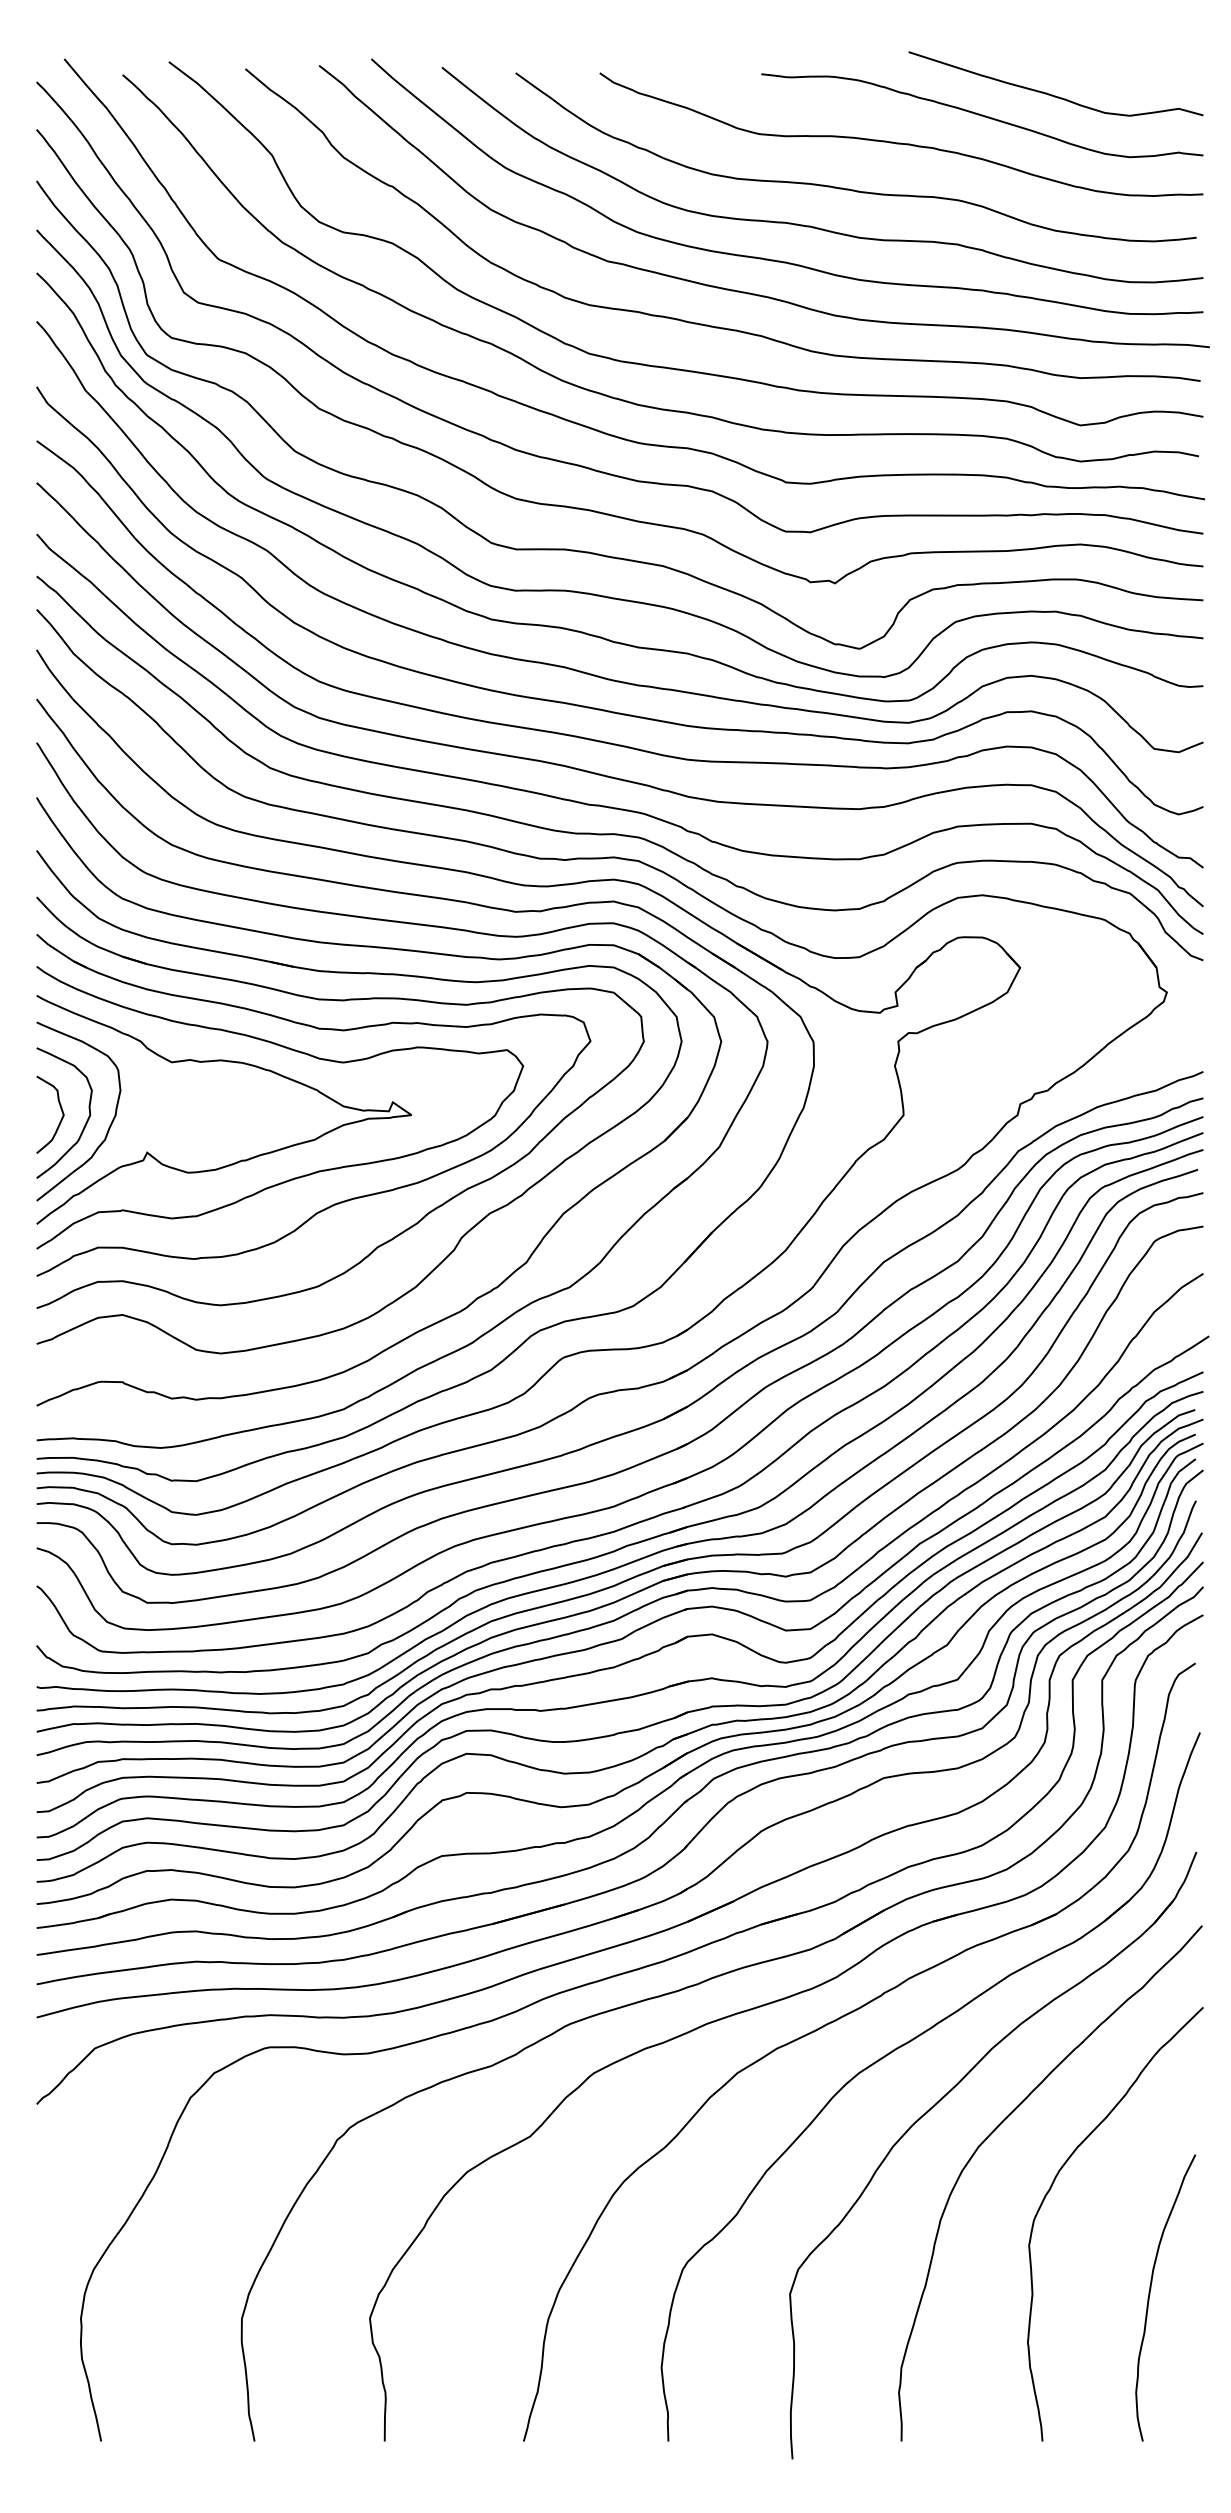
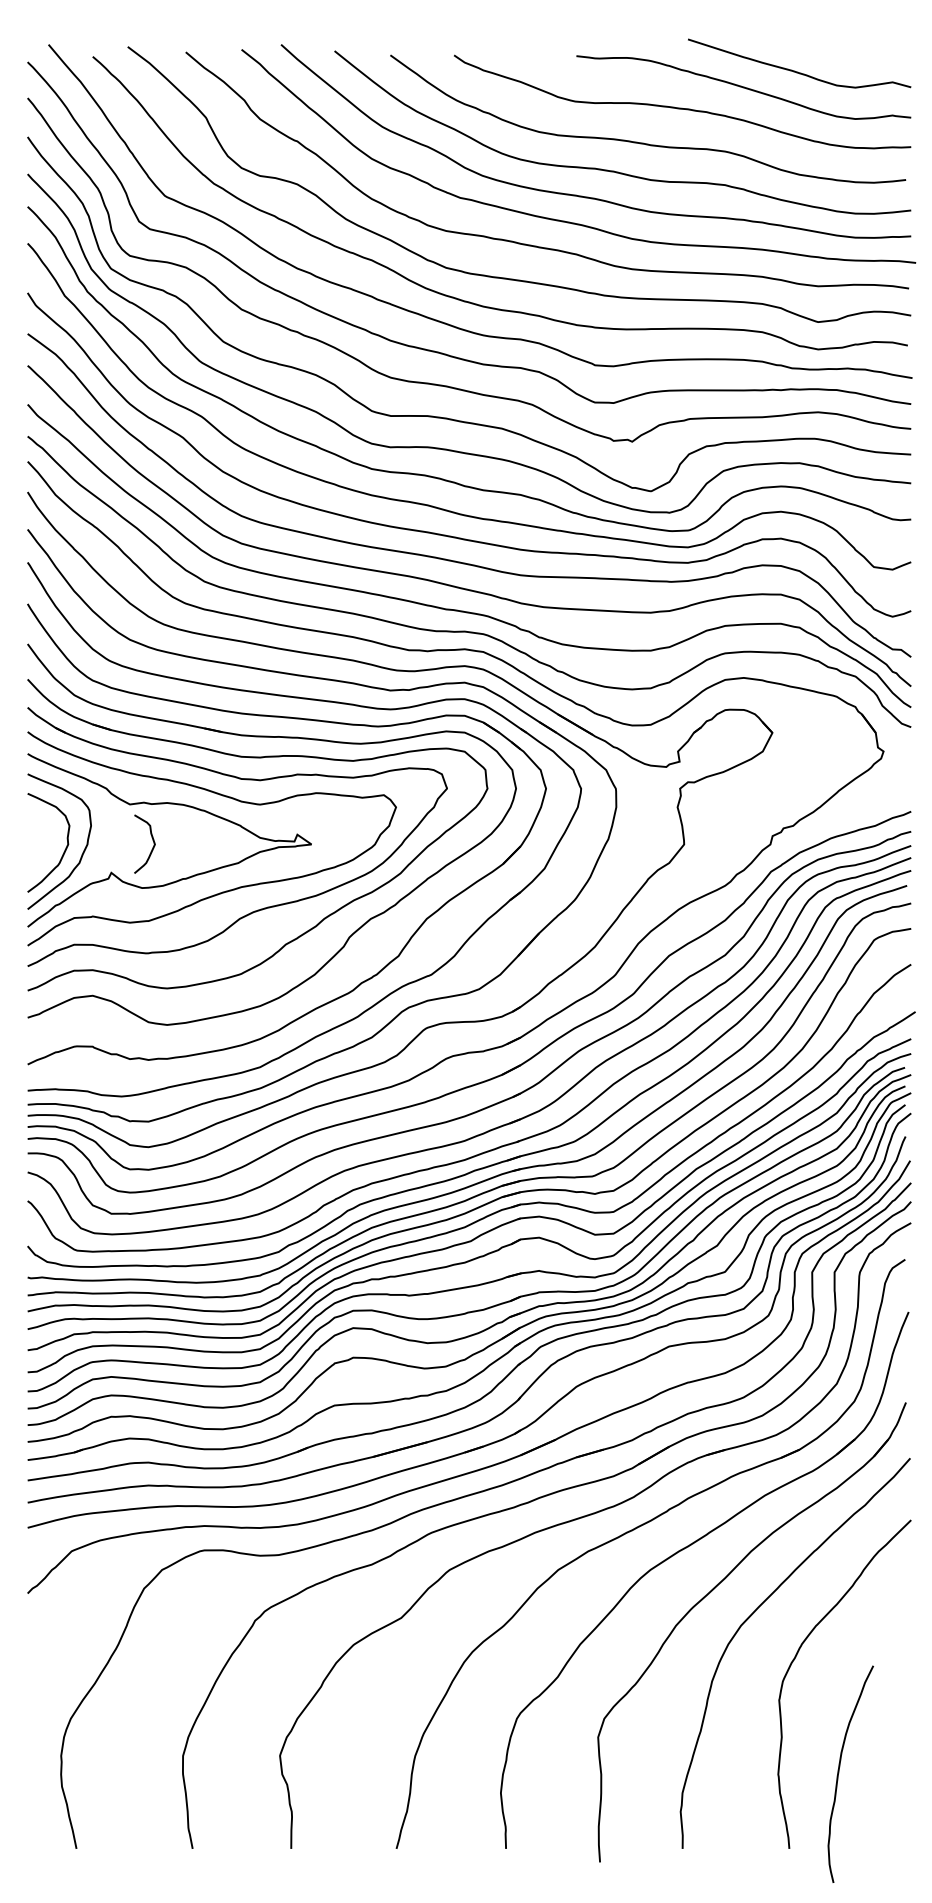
curve: (60, 1109) -> (152, 840), moved
curve: (1150, 2295) -> (839, 1772), moved

